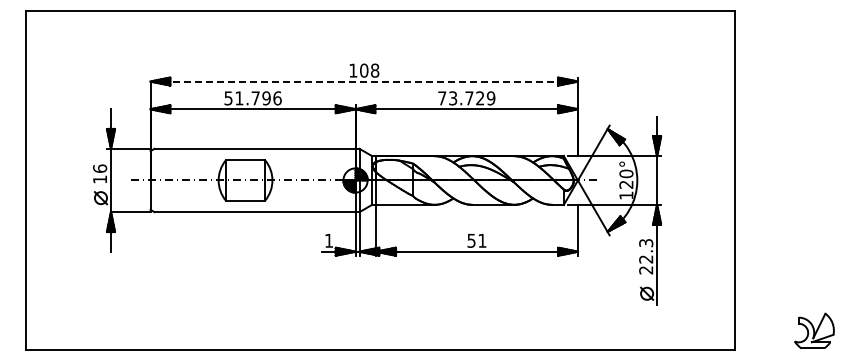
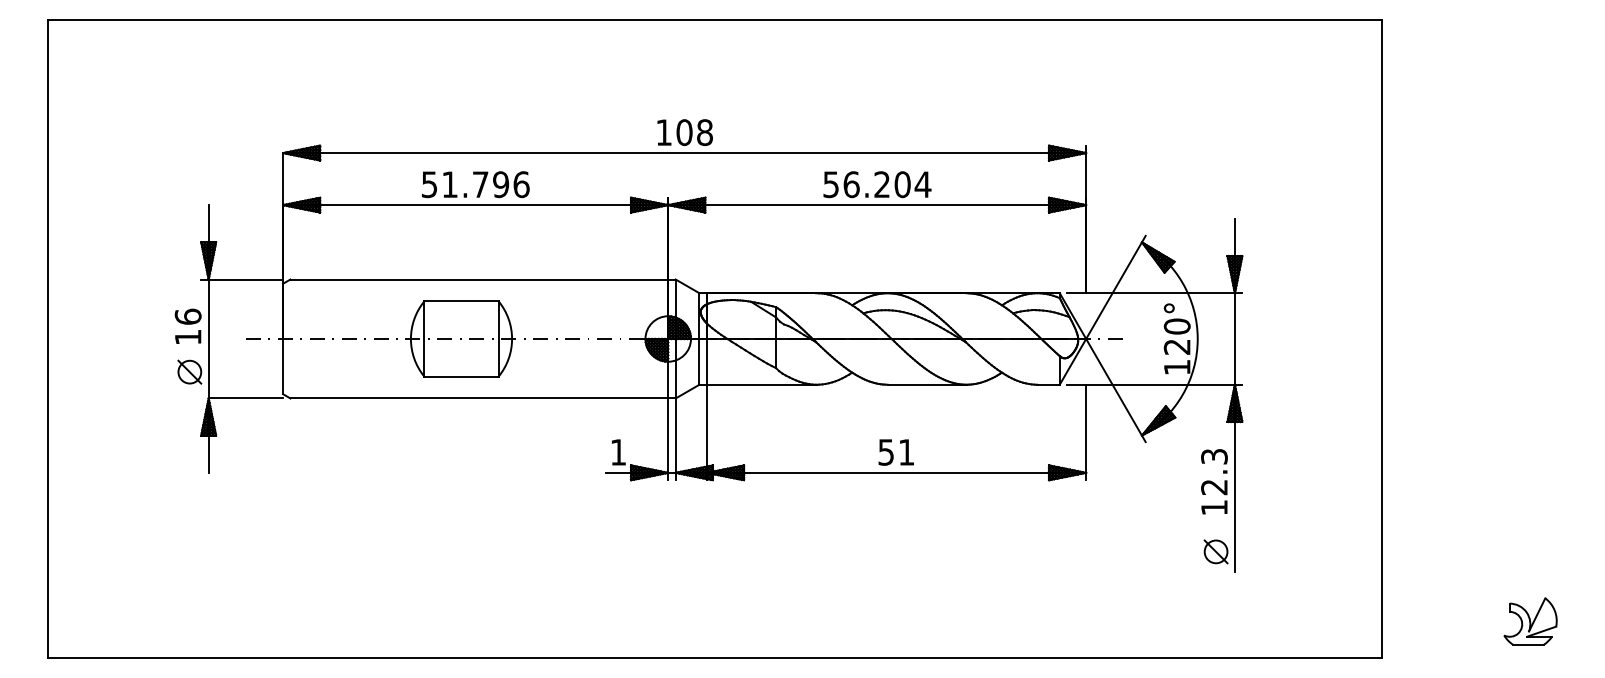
line: (364, 81) -> (685, 152), dashed -> solid
text: (466, 98) -> (876, 184), 73.729 -> 56.204
text: (645, 270) -> (1213, 508), 22.3 -> 12.3
part: (814, 330) -> (1530, 620), size x0.71

